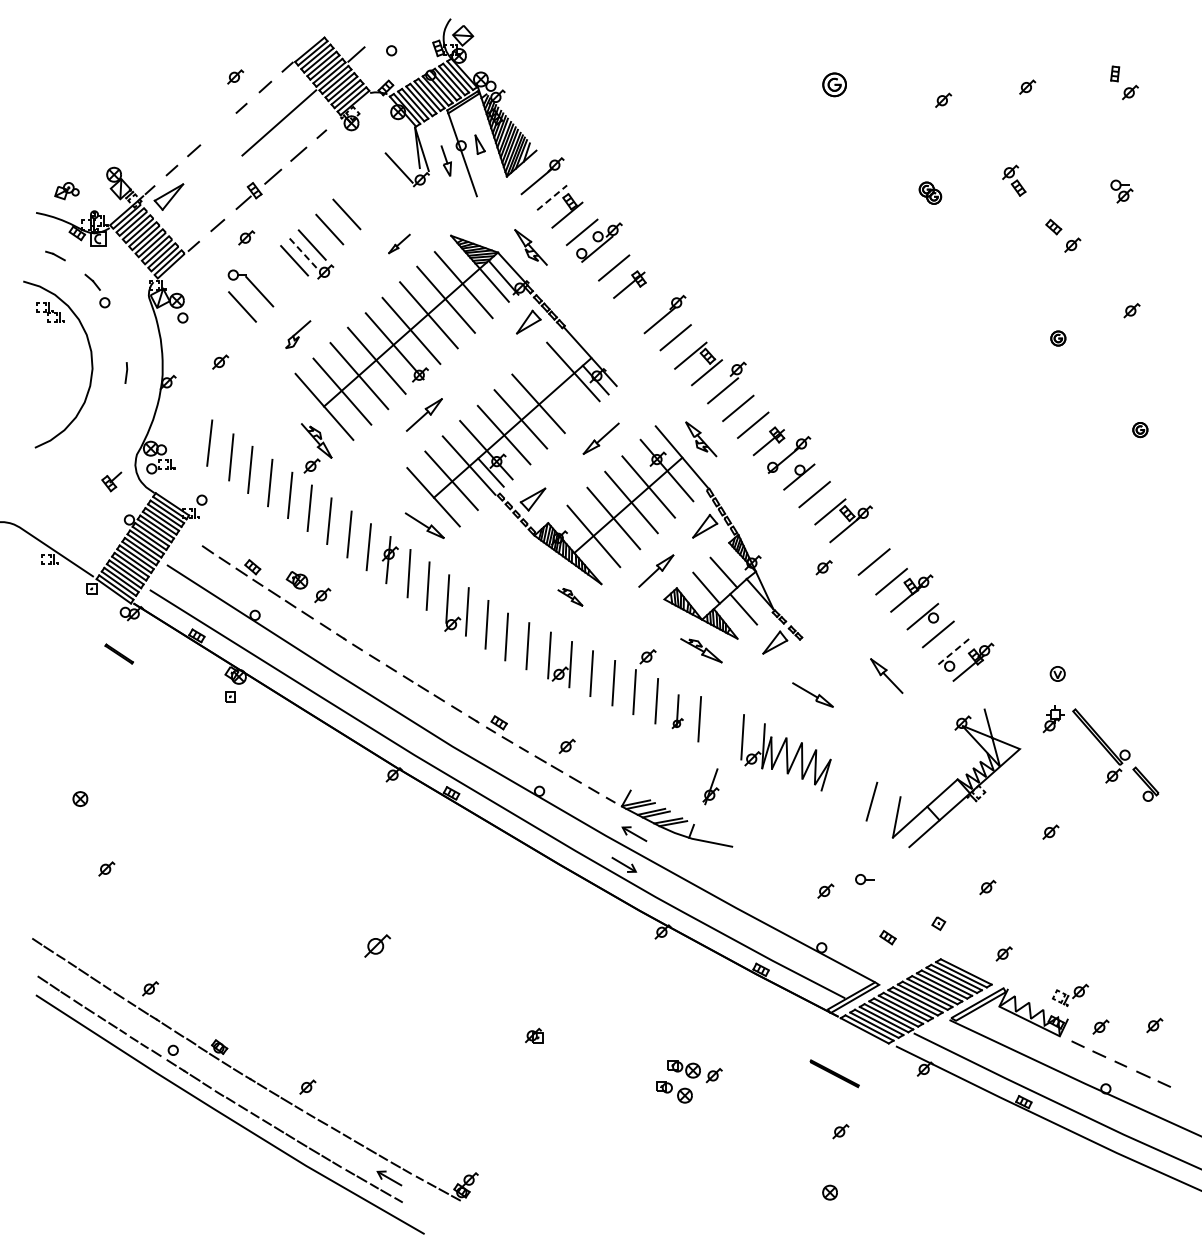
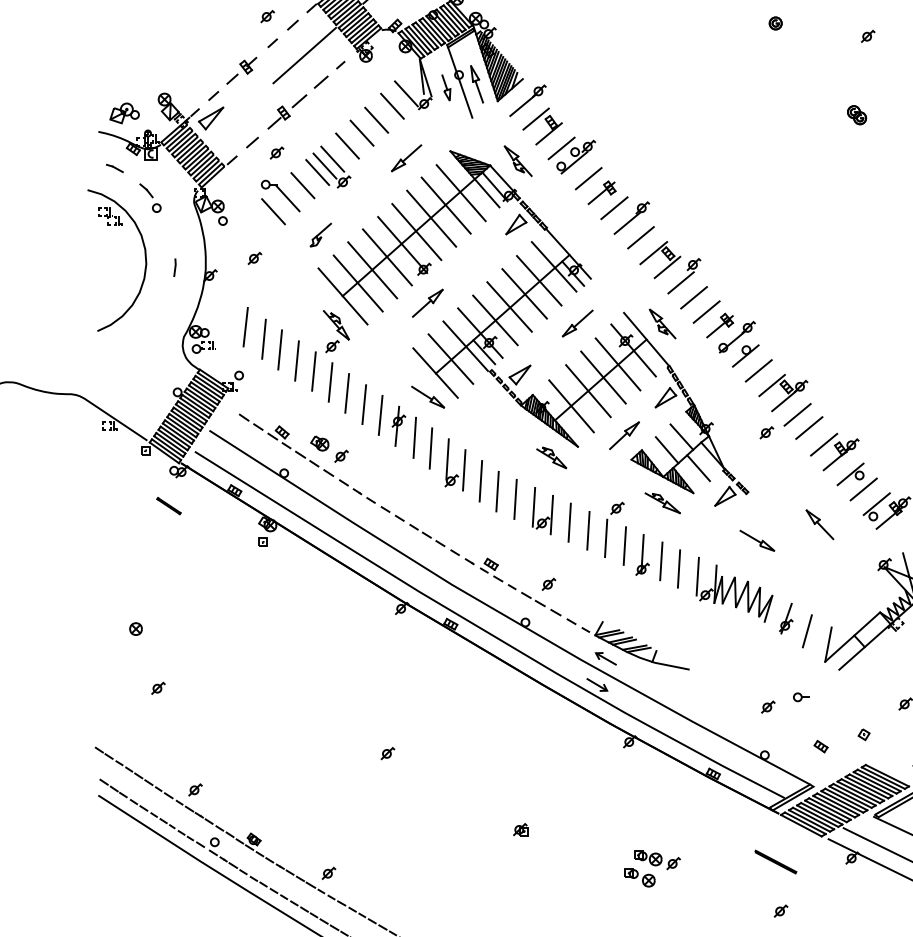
part: (834, 85) -> (775, 23), size x0.62
line: (484, 165) -> (478, 91), added
line: (382, 182) -> (392, 106), added
part: (66, 190) -> (124, 112), size x1.43
line: (552, 197) -> (536, 118), dashed -> solid
line: (363, 198) -> (376, 119), added
part: (399, 243) -> (406, 157), size x1.67
line: (303, 253) -> (325, 166), dashed -> solid
line: (276, 276) -> (302, 185), added
line: (644, 302) -> (614, 207), added
line: (555, 388) -> (539, 280), added
part: (111, 481) -> (248, 65), moved
line: (860, 546) -> (797, 414), added
part: (570, 597) -> (551, 458), size x1.43
line: (953, 651) -> (876, 503), dashed -> solid
part: (677, 711) -> (642, 554), size x1.43
line: (720, 728) -> (678, 569), added
part: (710, 786) -> (785, 618), moved
part: (376, 945) -> (387, 753), size x0.62

